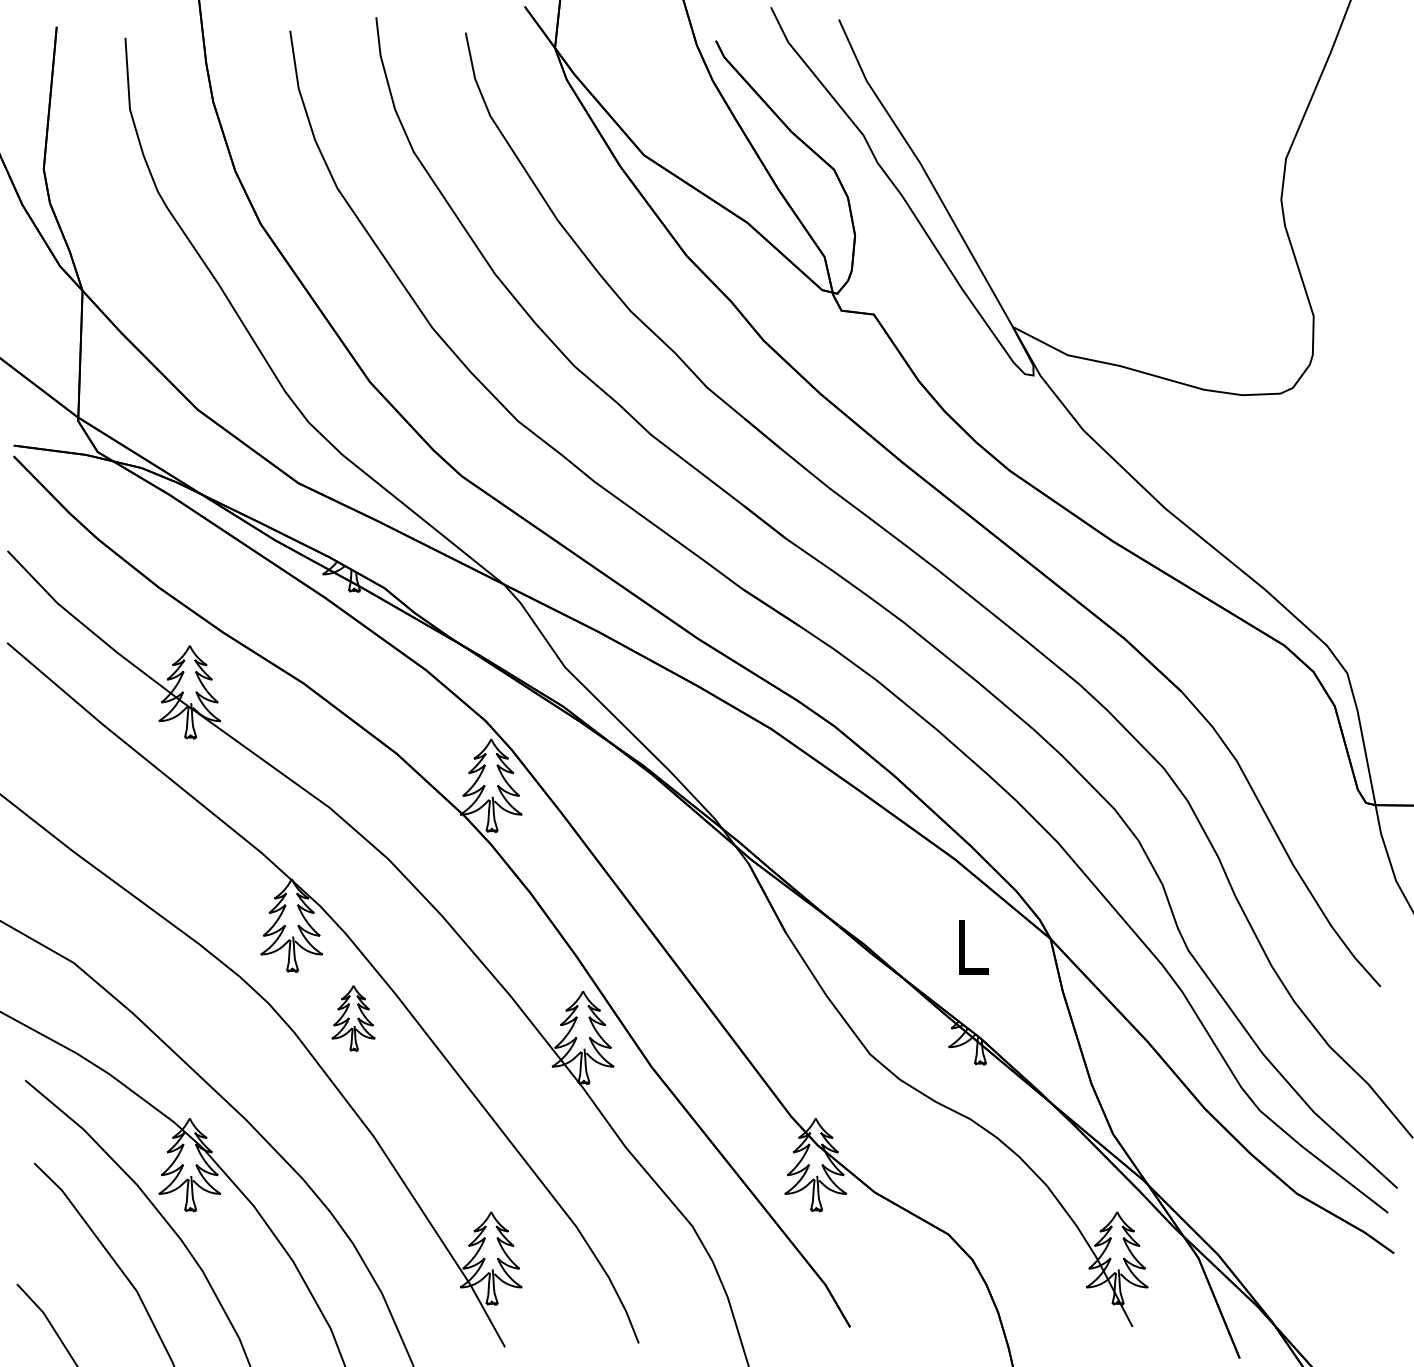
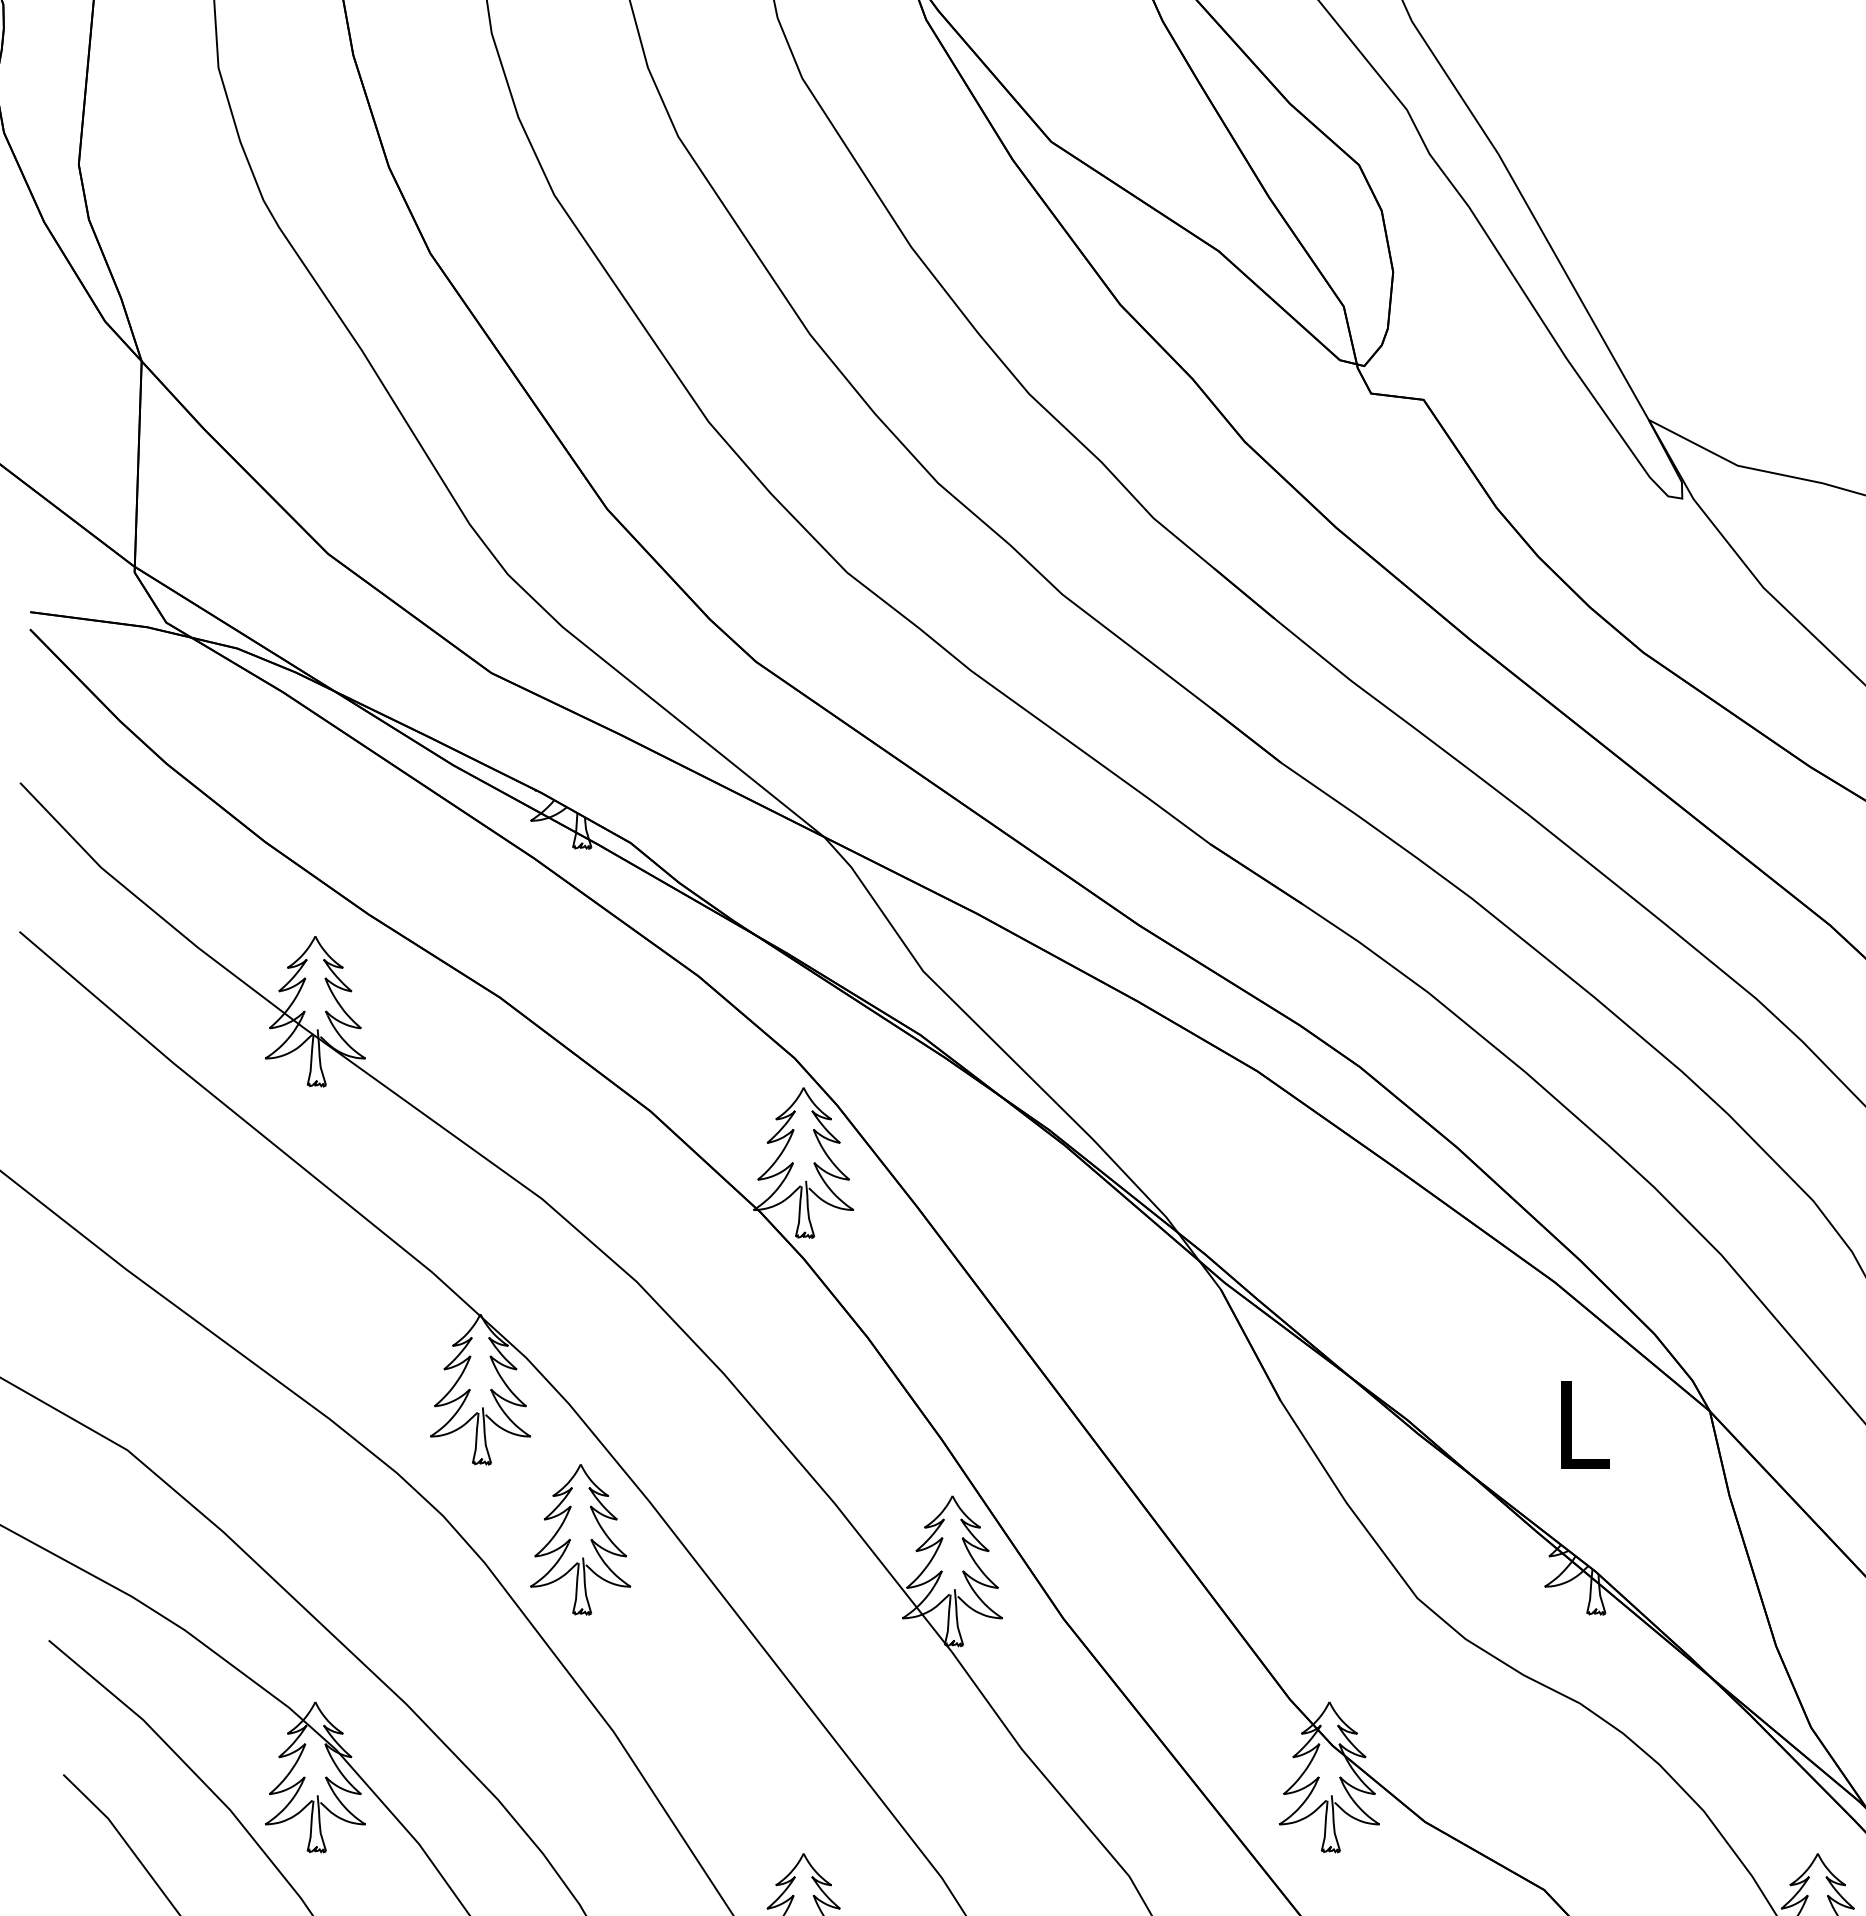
part: (353, 1018) -> (580, 1540), size x1.43

